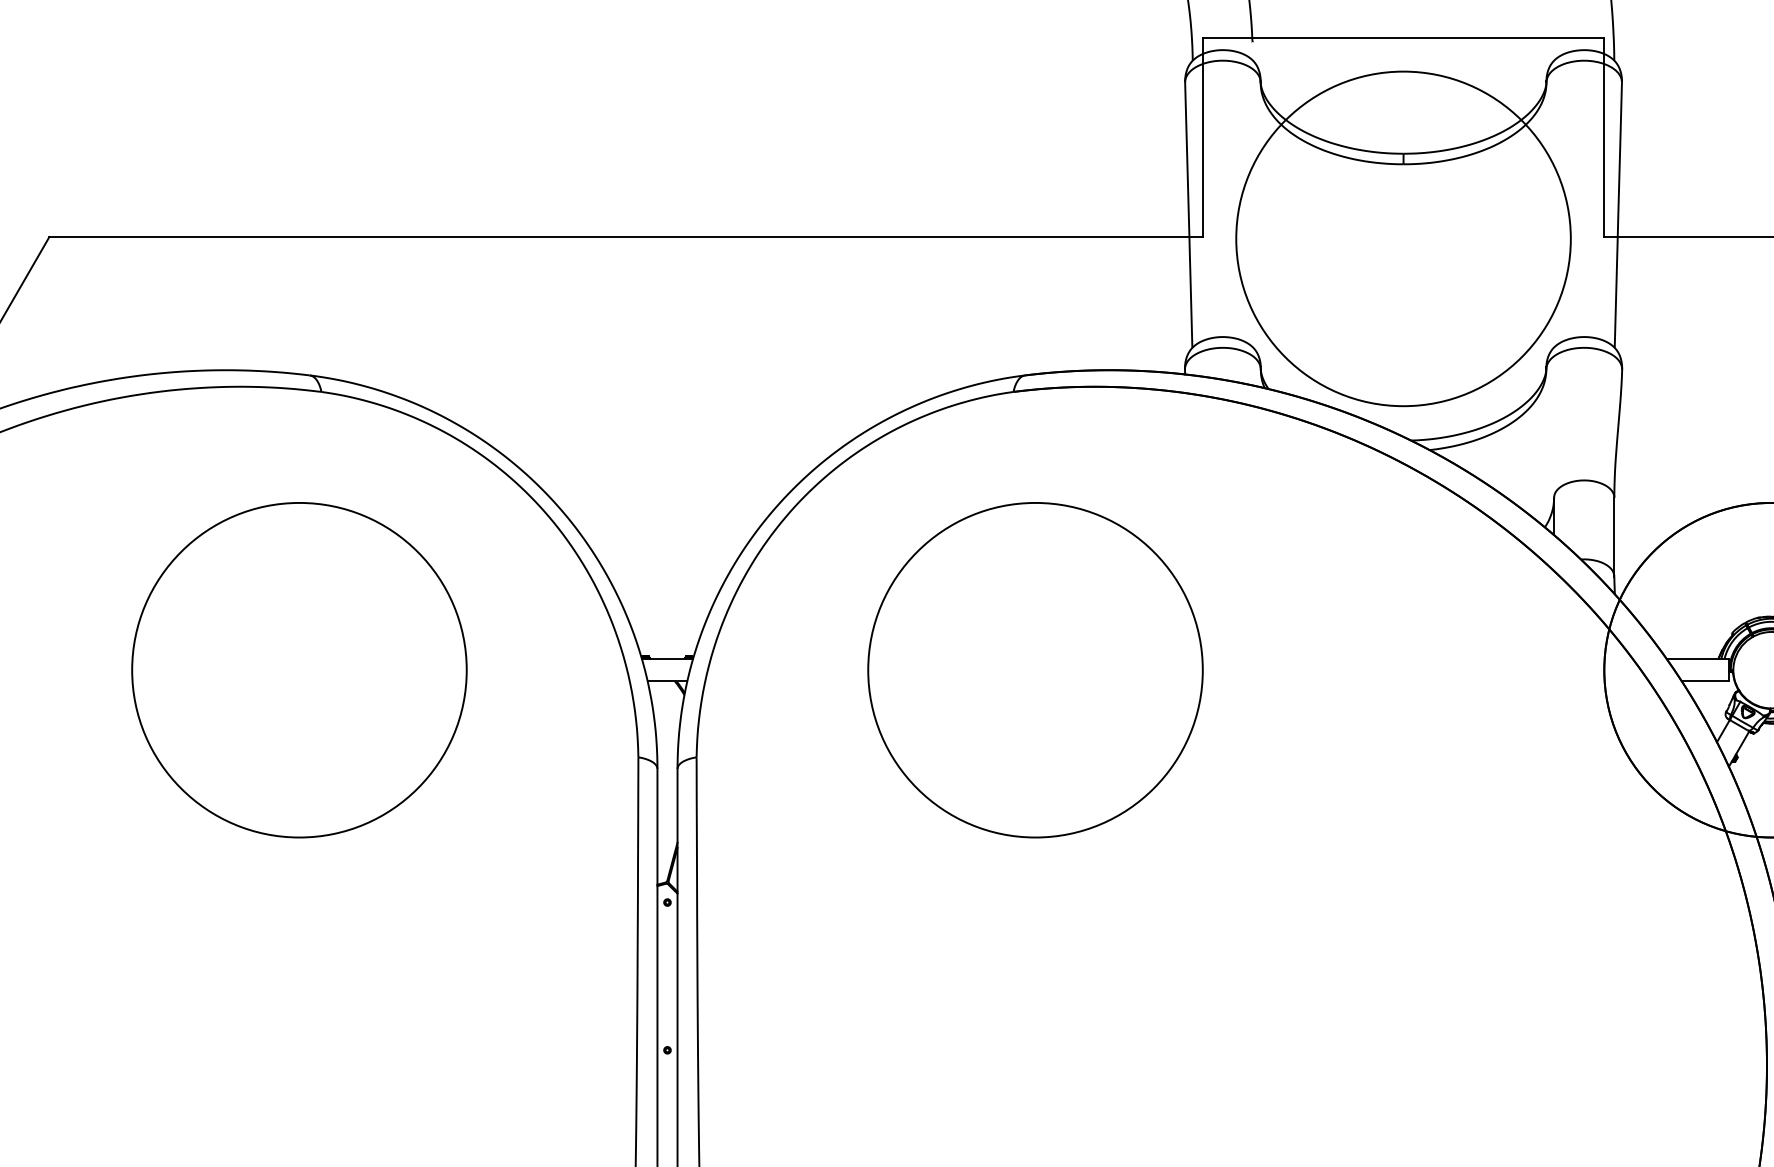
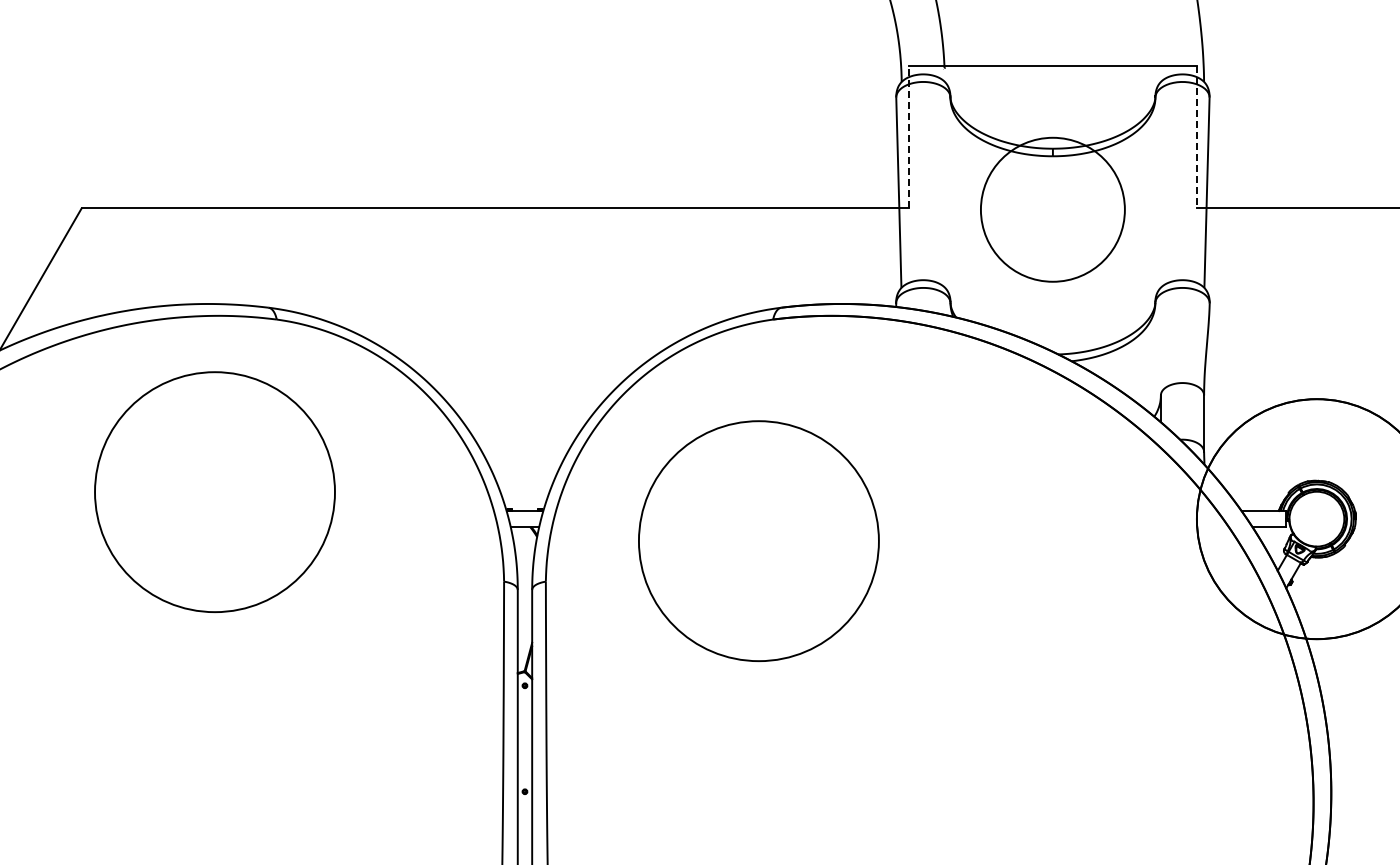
line: (1202, 136) -> (908, 136), solid -> dashed
line: (1603, 138) -> (1196, 137), solid -> dashed
circle: (1402, 238) -> (1052, 209), size x0.6
circle: (298, 669) -> (214, 491), moved
circle: (1034, 669) -> (758, 540), moved

